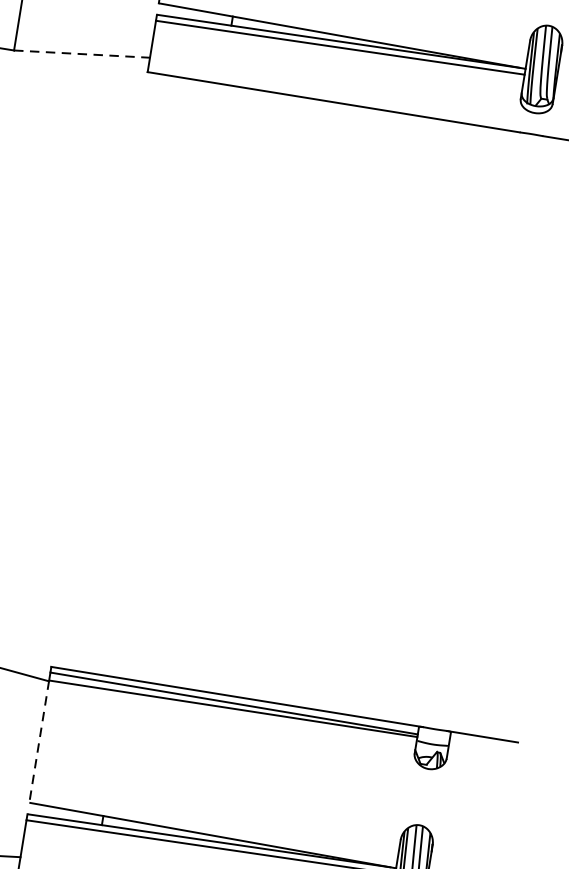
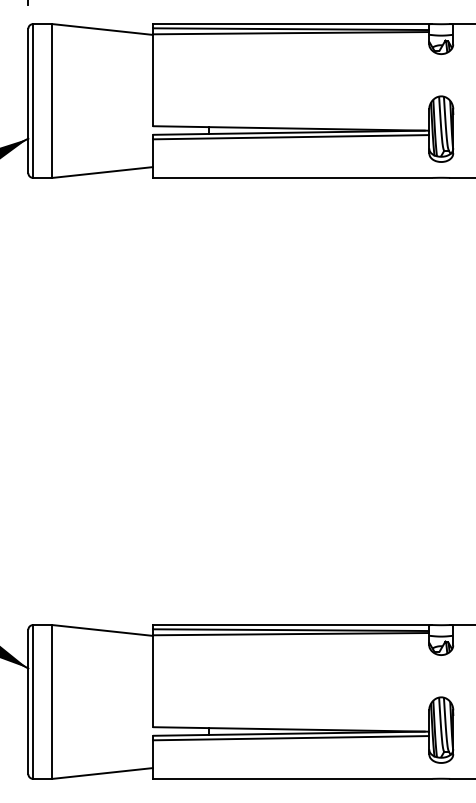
line: (81, 54) -> (102, 172), dashed -> solid
line: (38, 741) -> (152, 681), dashed -> solid

